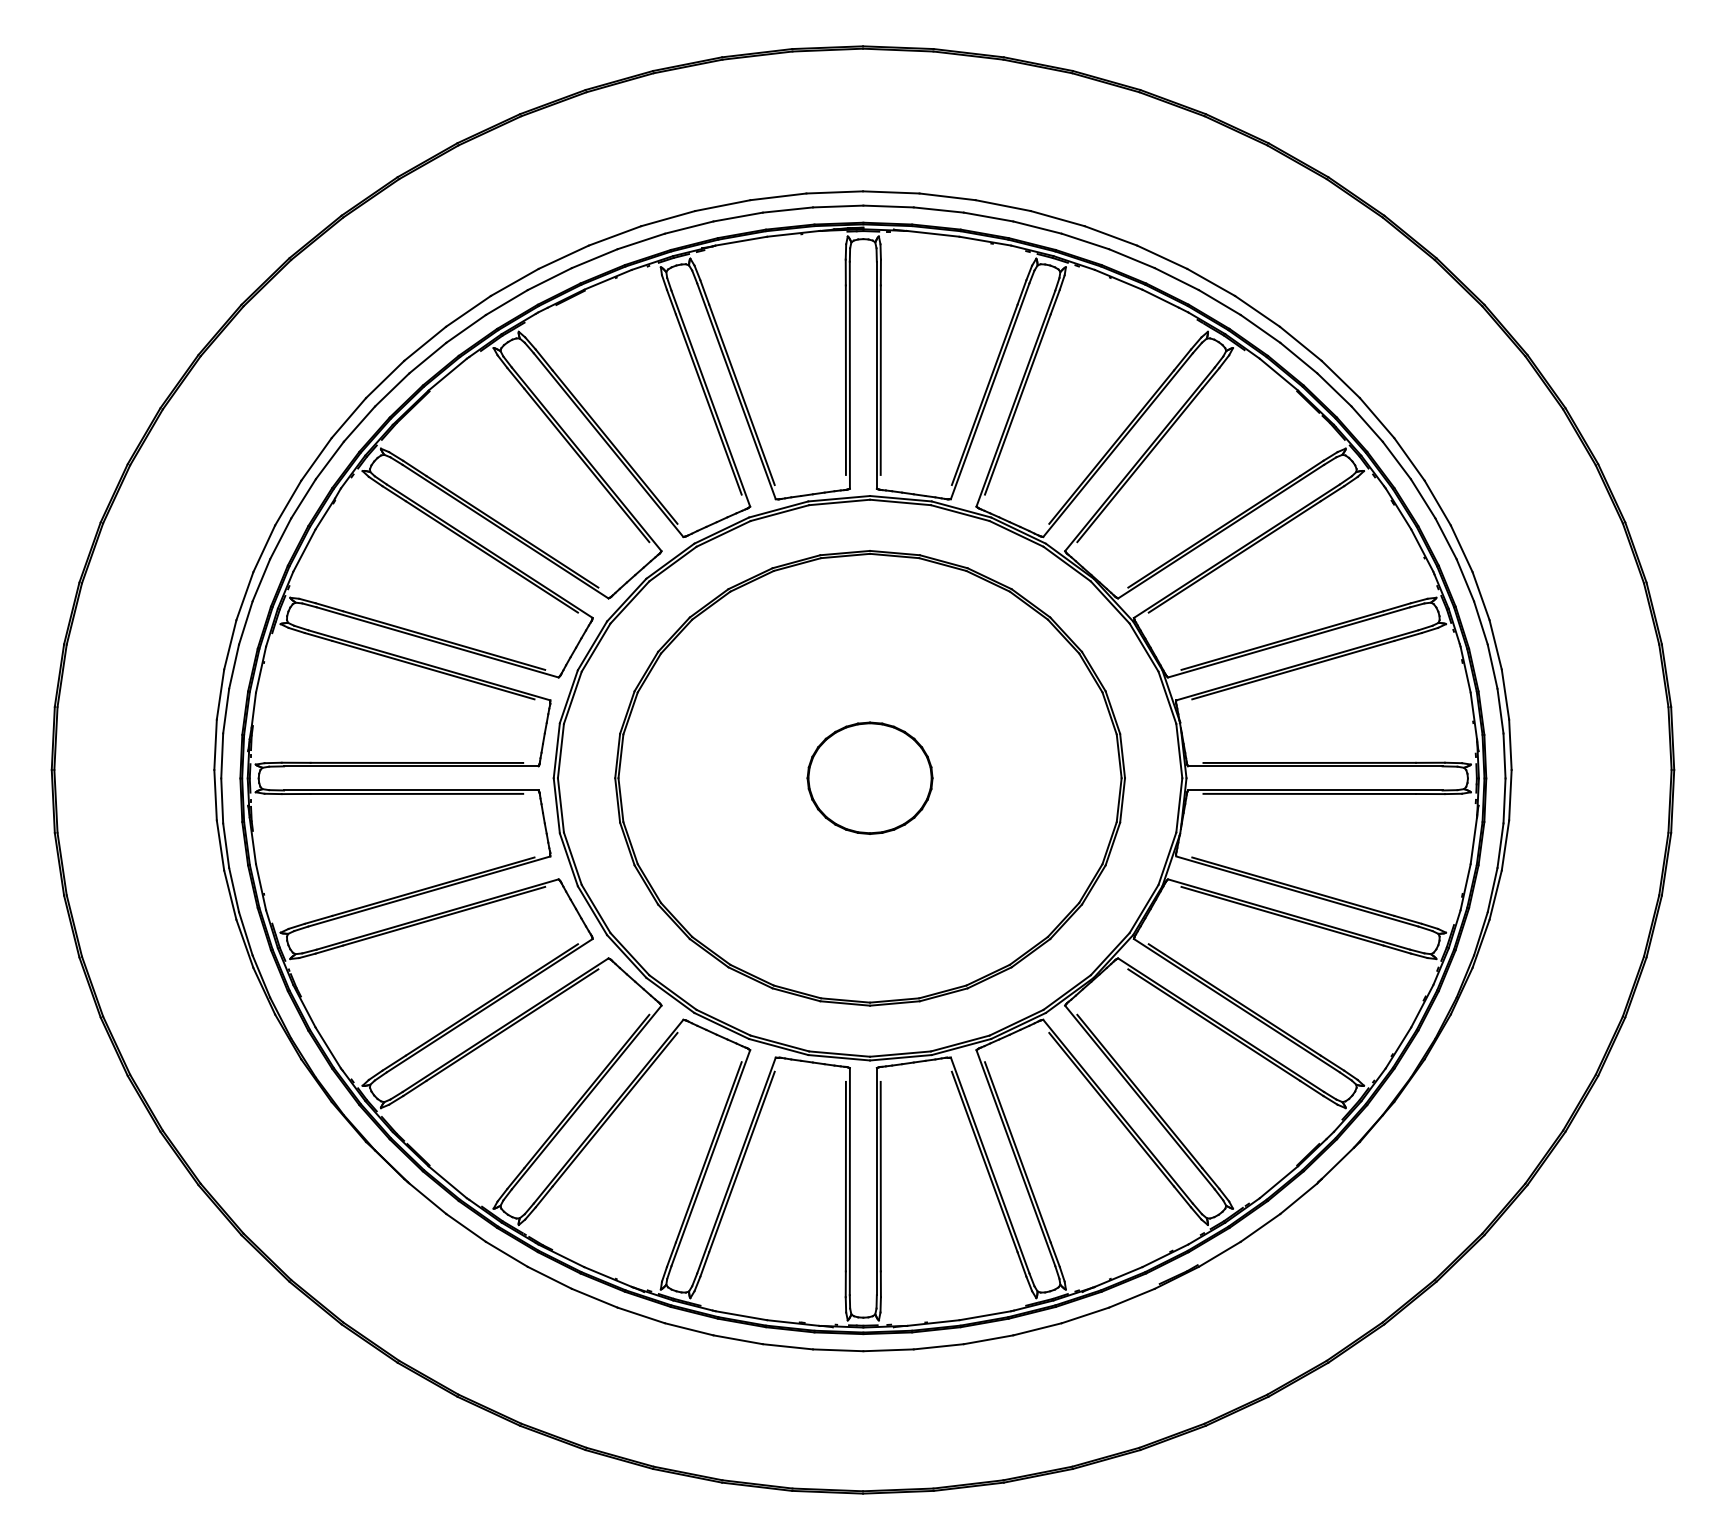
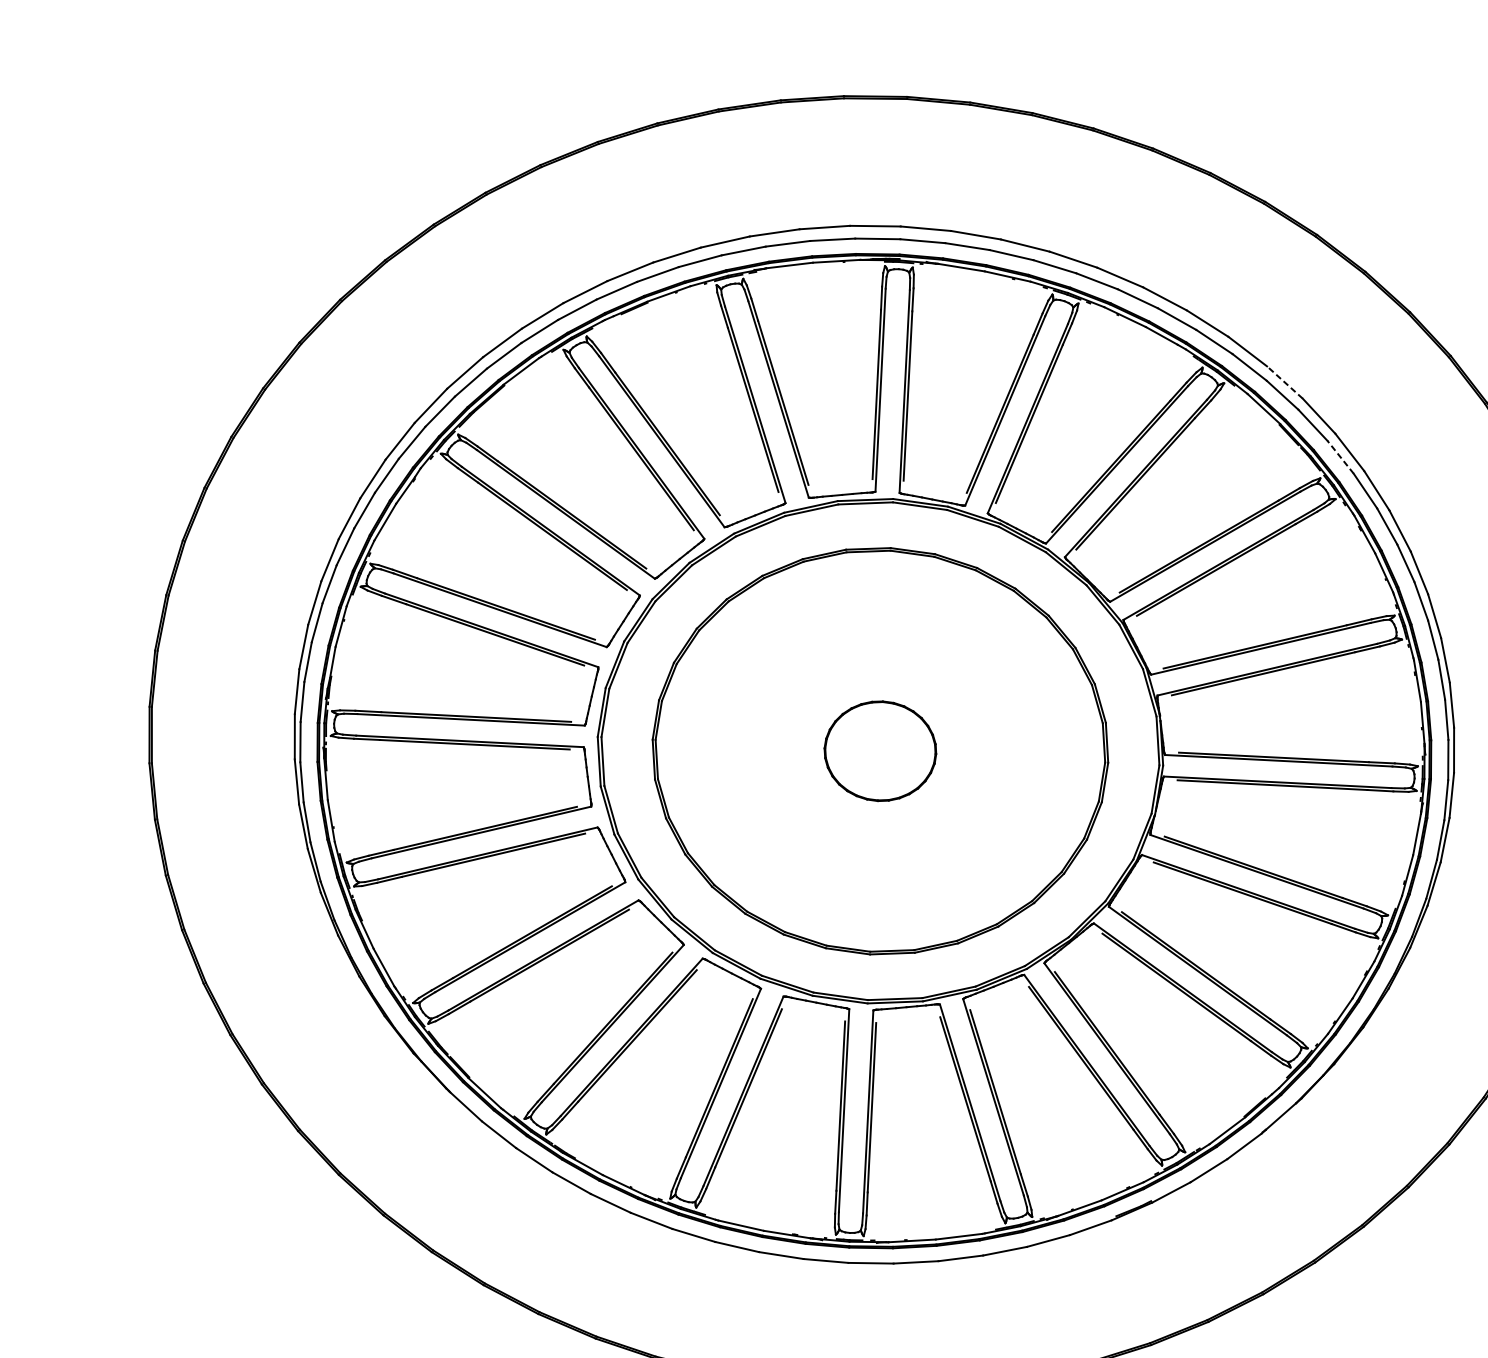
line: (1300, 343) -> (1284, 382), solid -> dashed
line: (1367, 424) -> (1340, 457), solid -> dashed

